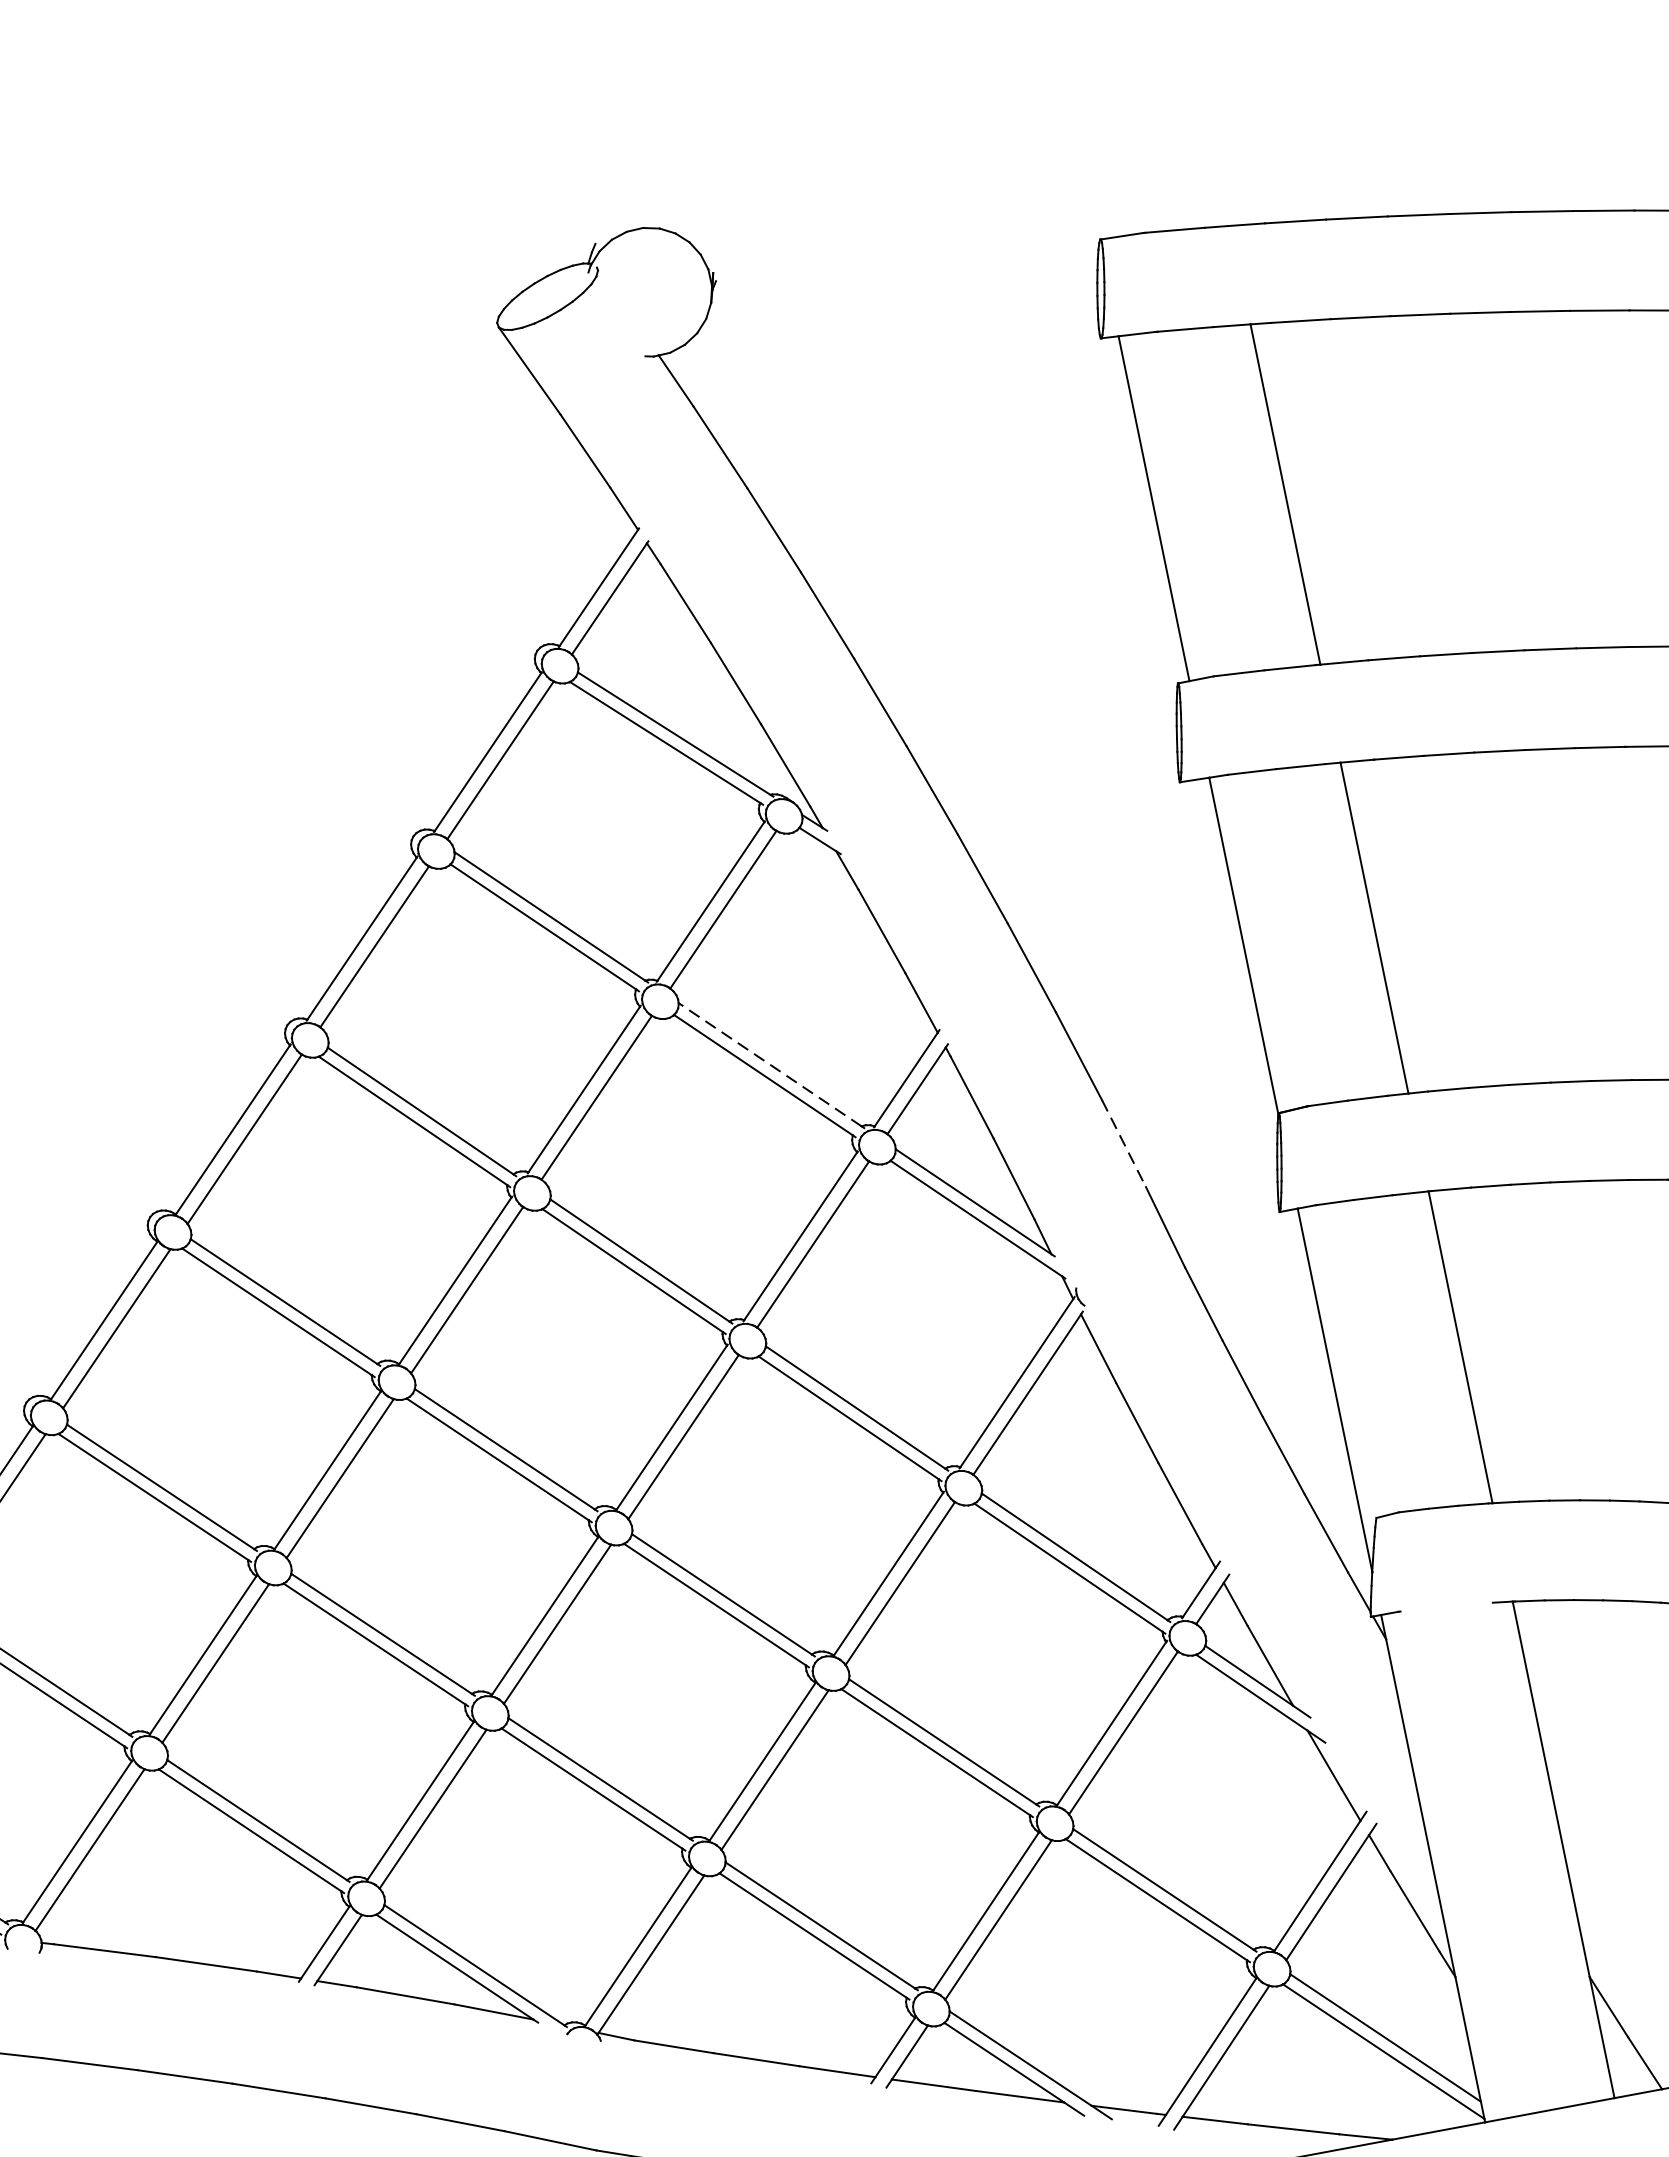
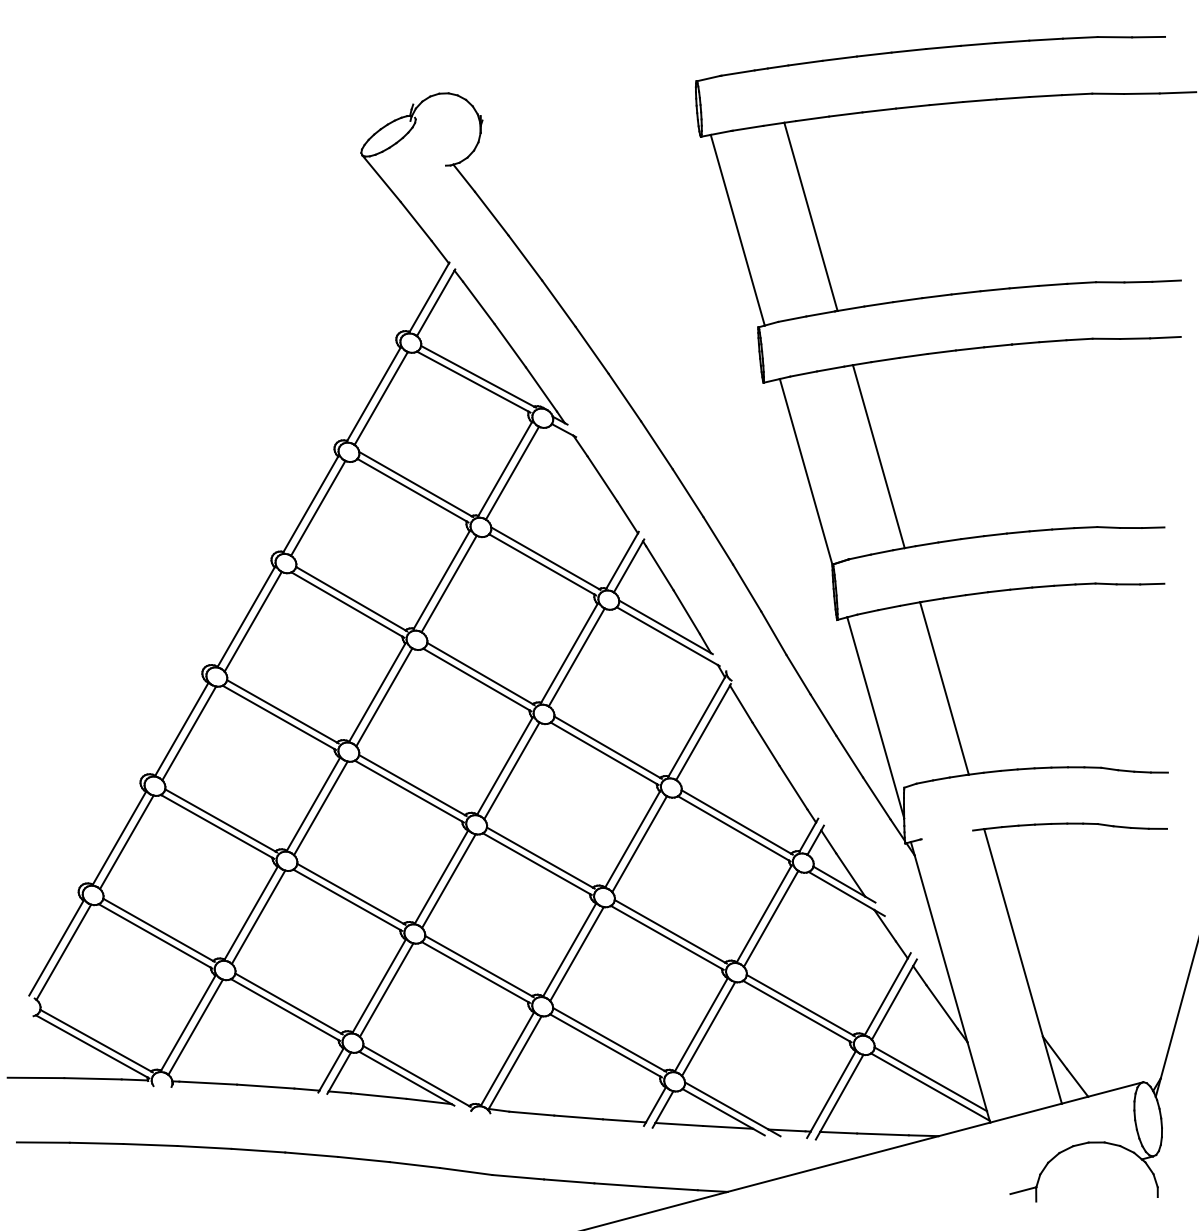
line: (768, 1065) -> (544, 558), dashed -> solid
line: (1124, 1144) -> (747, 588), dashed -> solid

